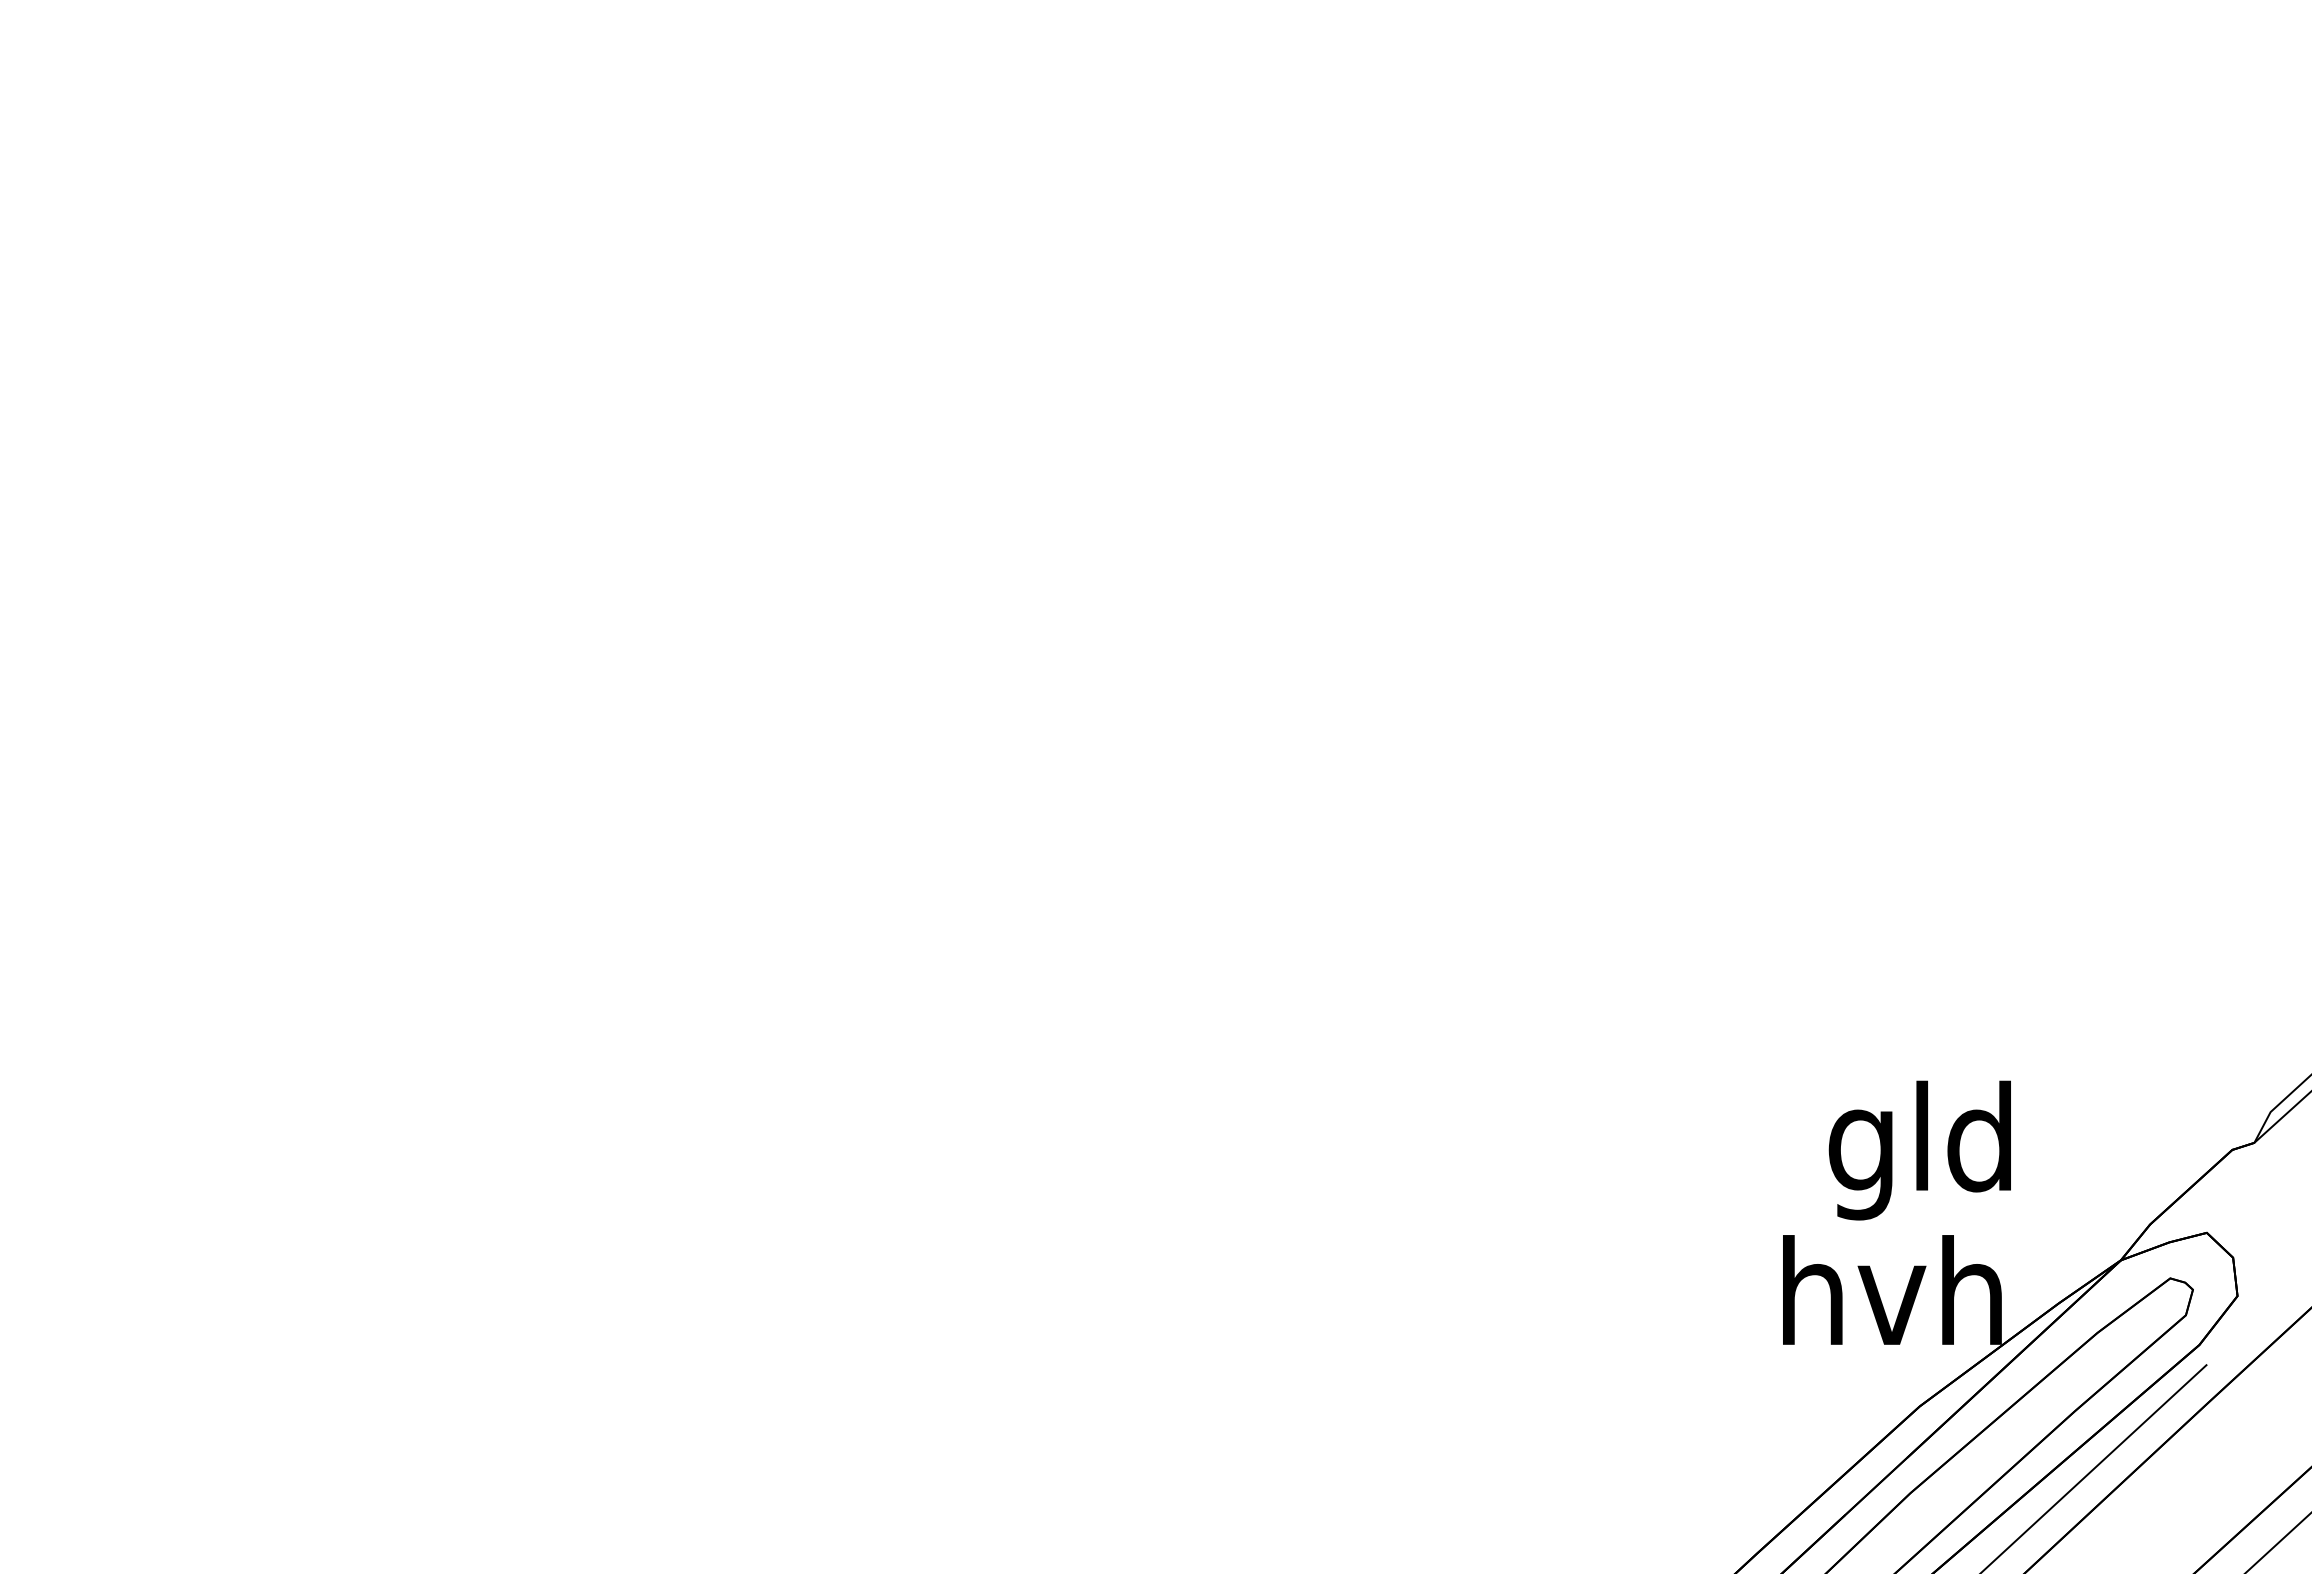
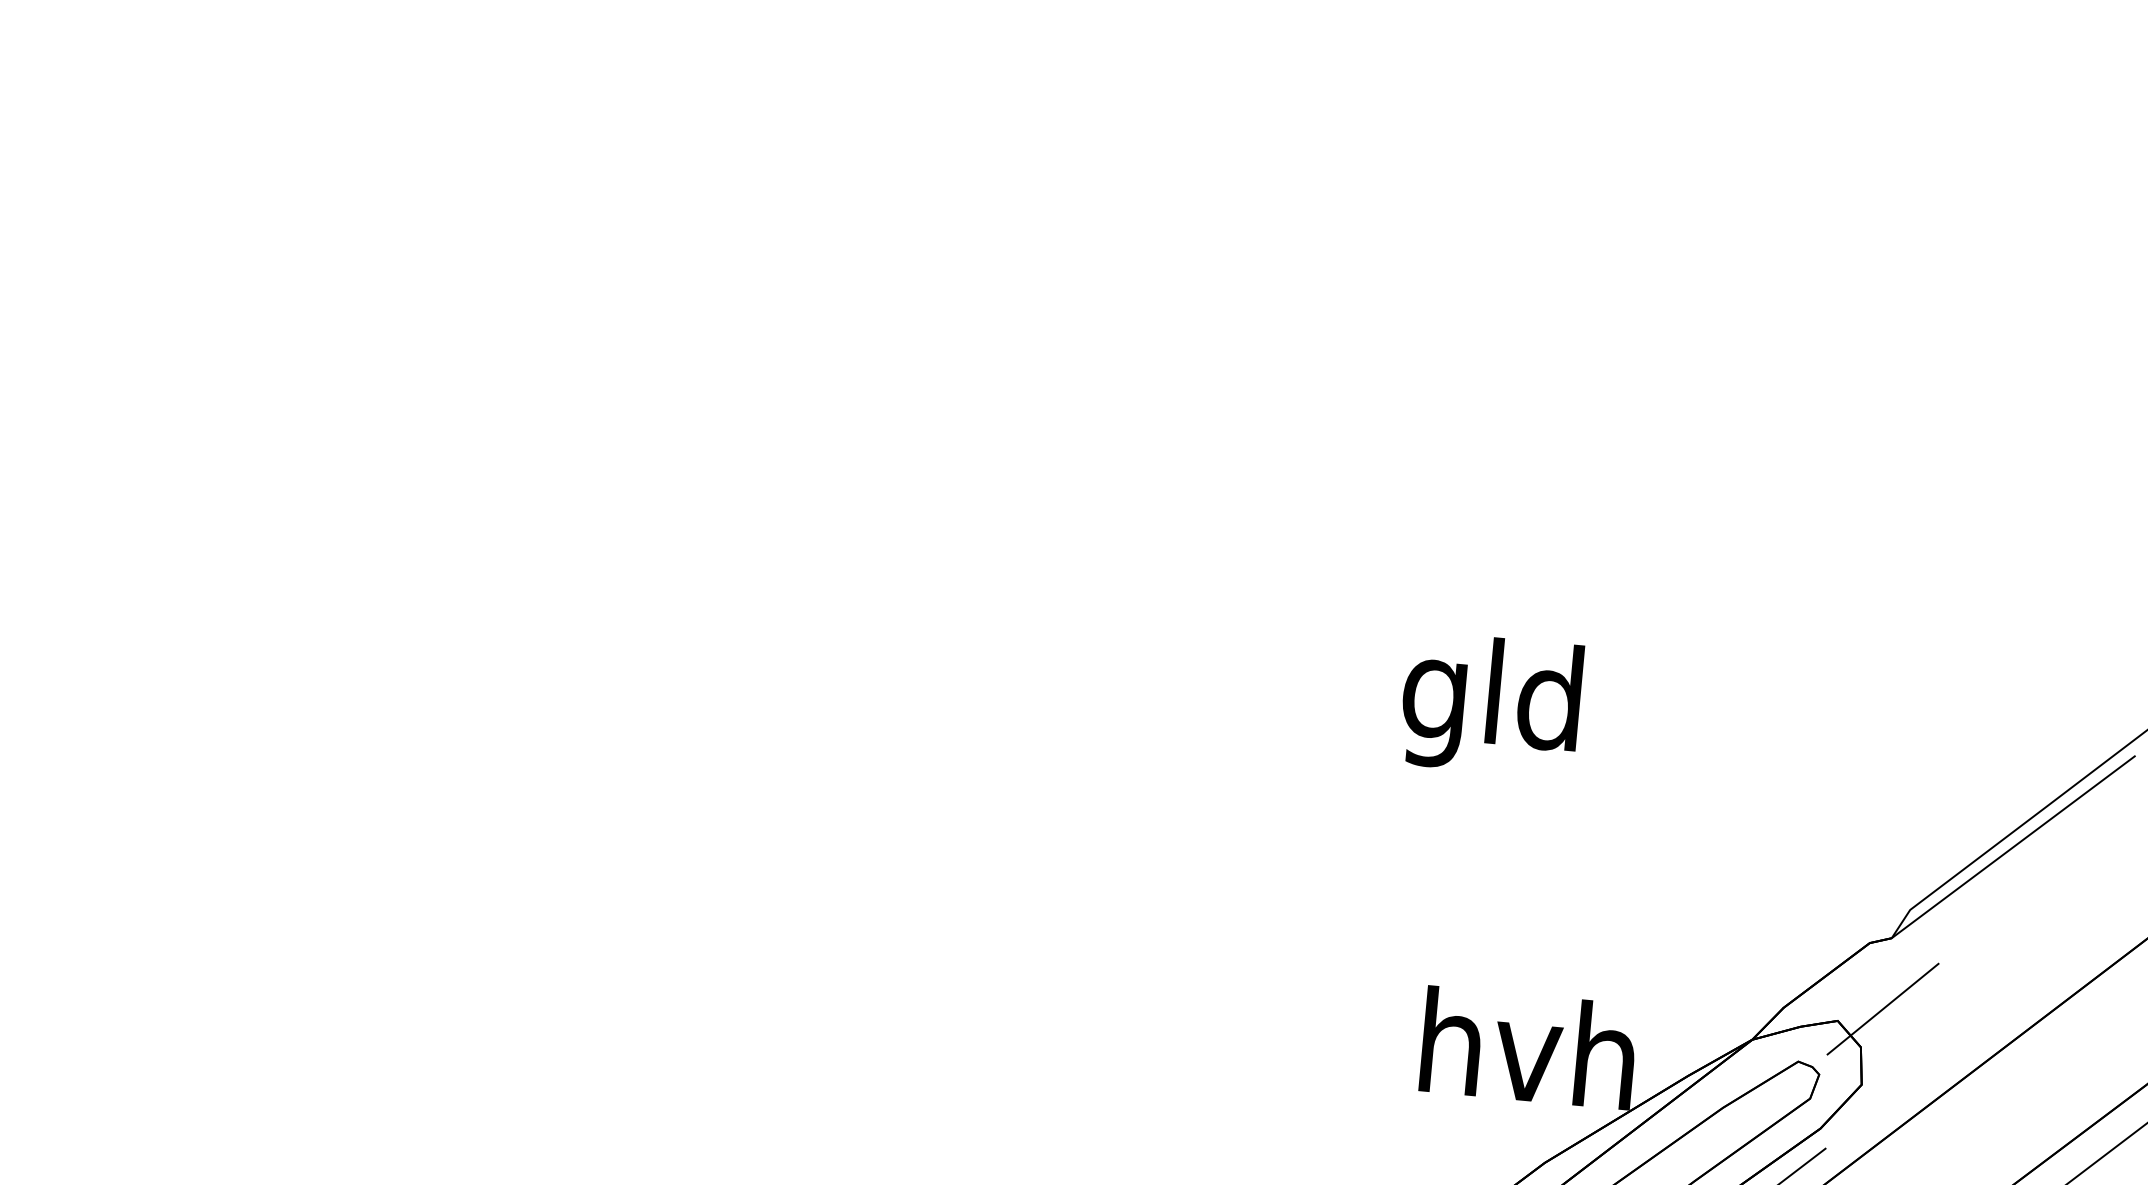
text: (1919, 1150) -> (1490, 704), moved
line: (2251, 1216) -> (1882, 1009), added

